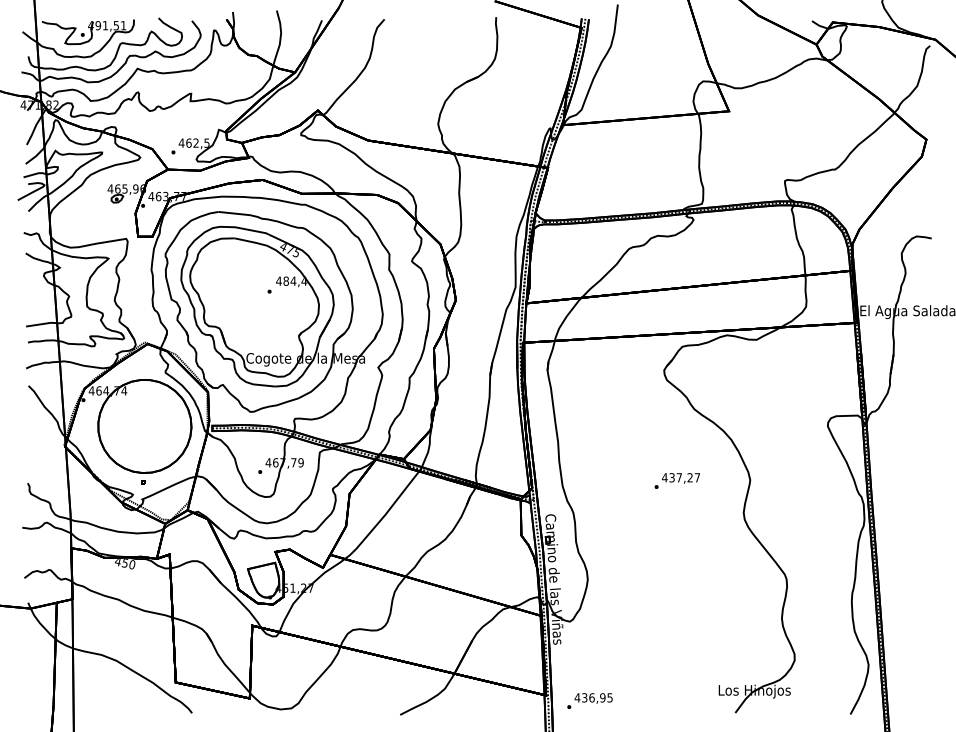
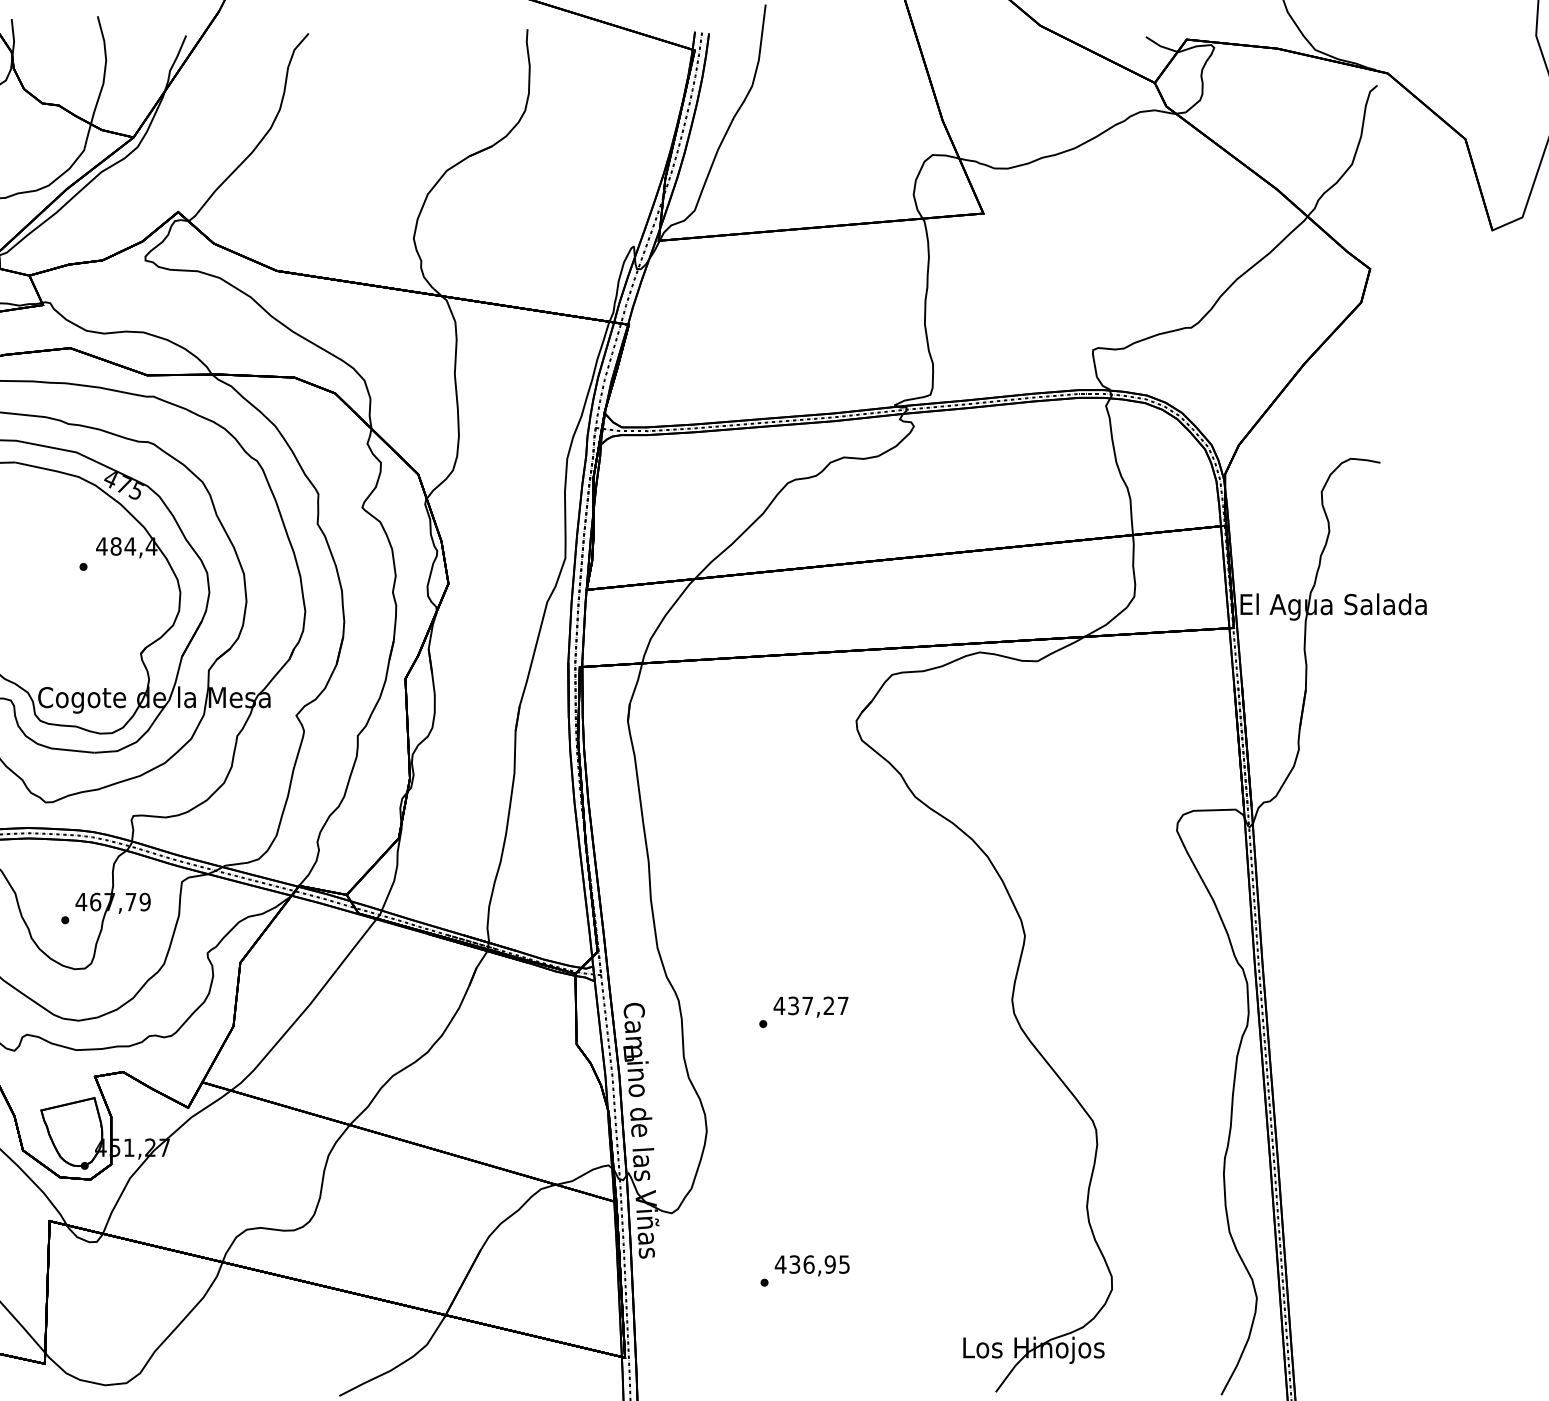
text: (676, 480) -> (802, 1011), moved
text: (589, 700) -> (804, 1269), moved

